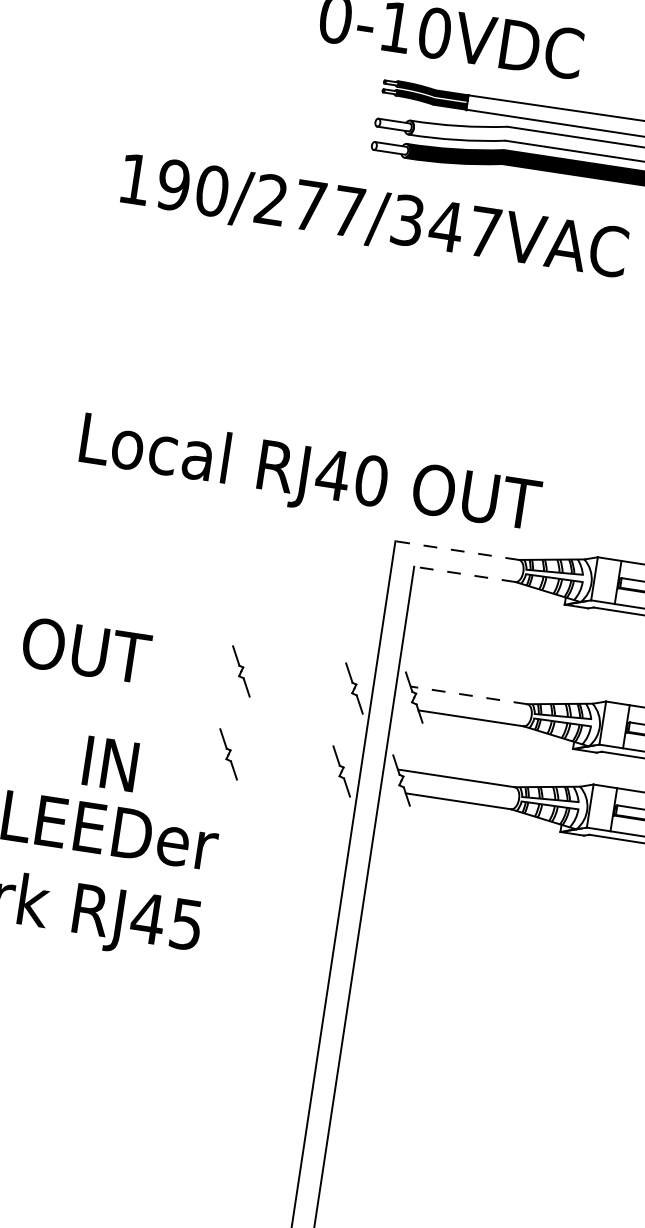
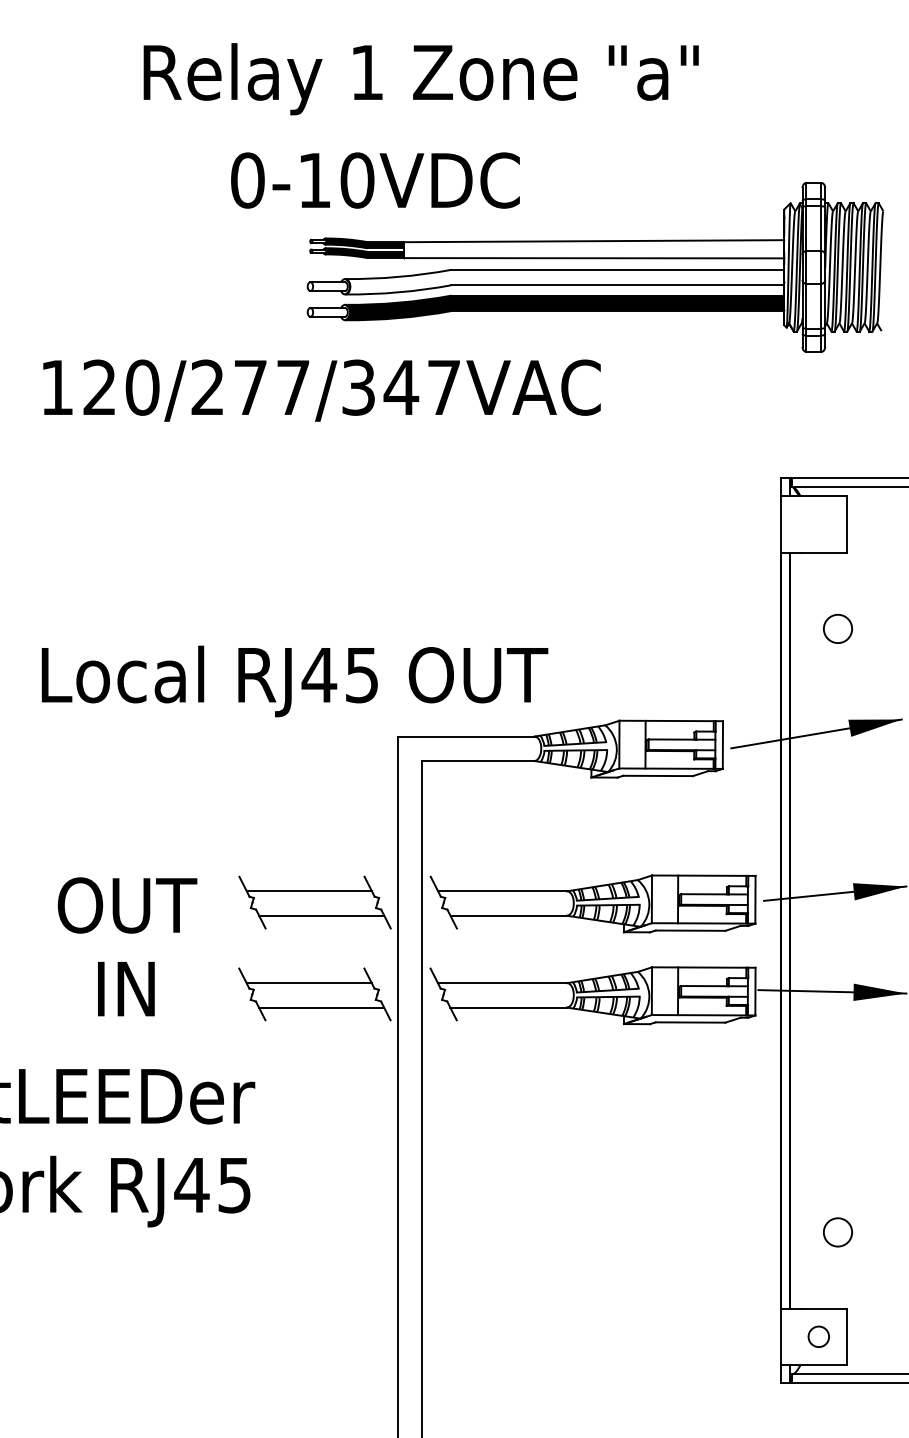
text: (173, 185) -> (99, 387), 190/277/347VAC -> 120/277/347VAC
text: (371, 481) -> (362, 675), RJ40 -> RJ45
line: (456, 550) -> (465, 736), dashed -> solid
line: (464, 574) -> (478, 761), dashed -> solid
text: (86, 650) -> (127, 905), moved
line: (293, 669) -> (308, 891), added
line: (301, 692) -> (321, 915), added
line: (468, 695) -> (502, 891), dashed -> solid
line: (280, 752) -> (308, 983), added
text: (110, 764) -> (126, 989), moved
line: (289, 775) -> (321, 1007), added

